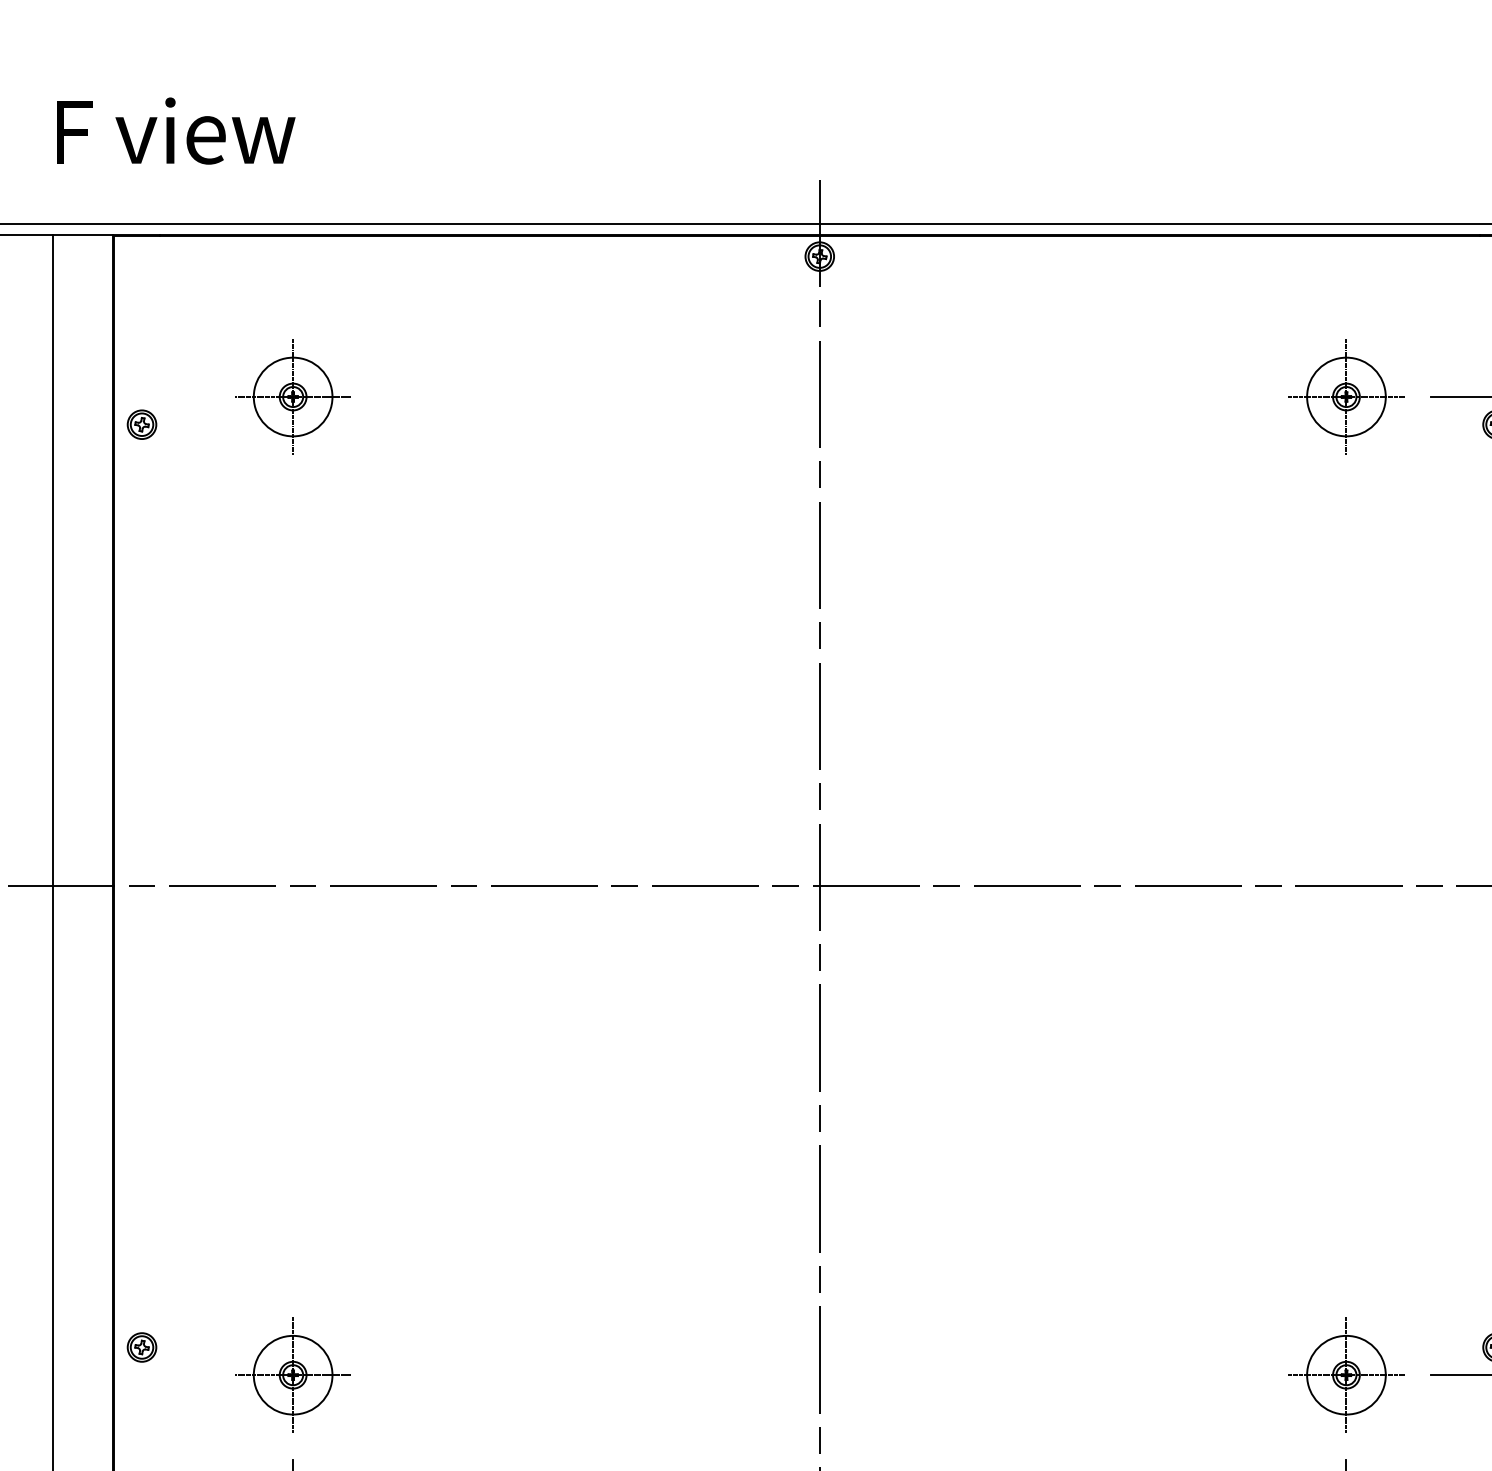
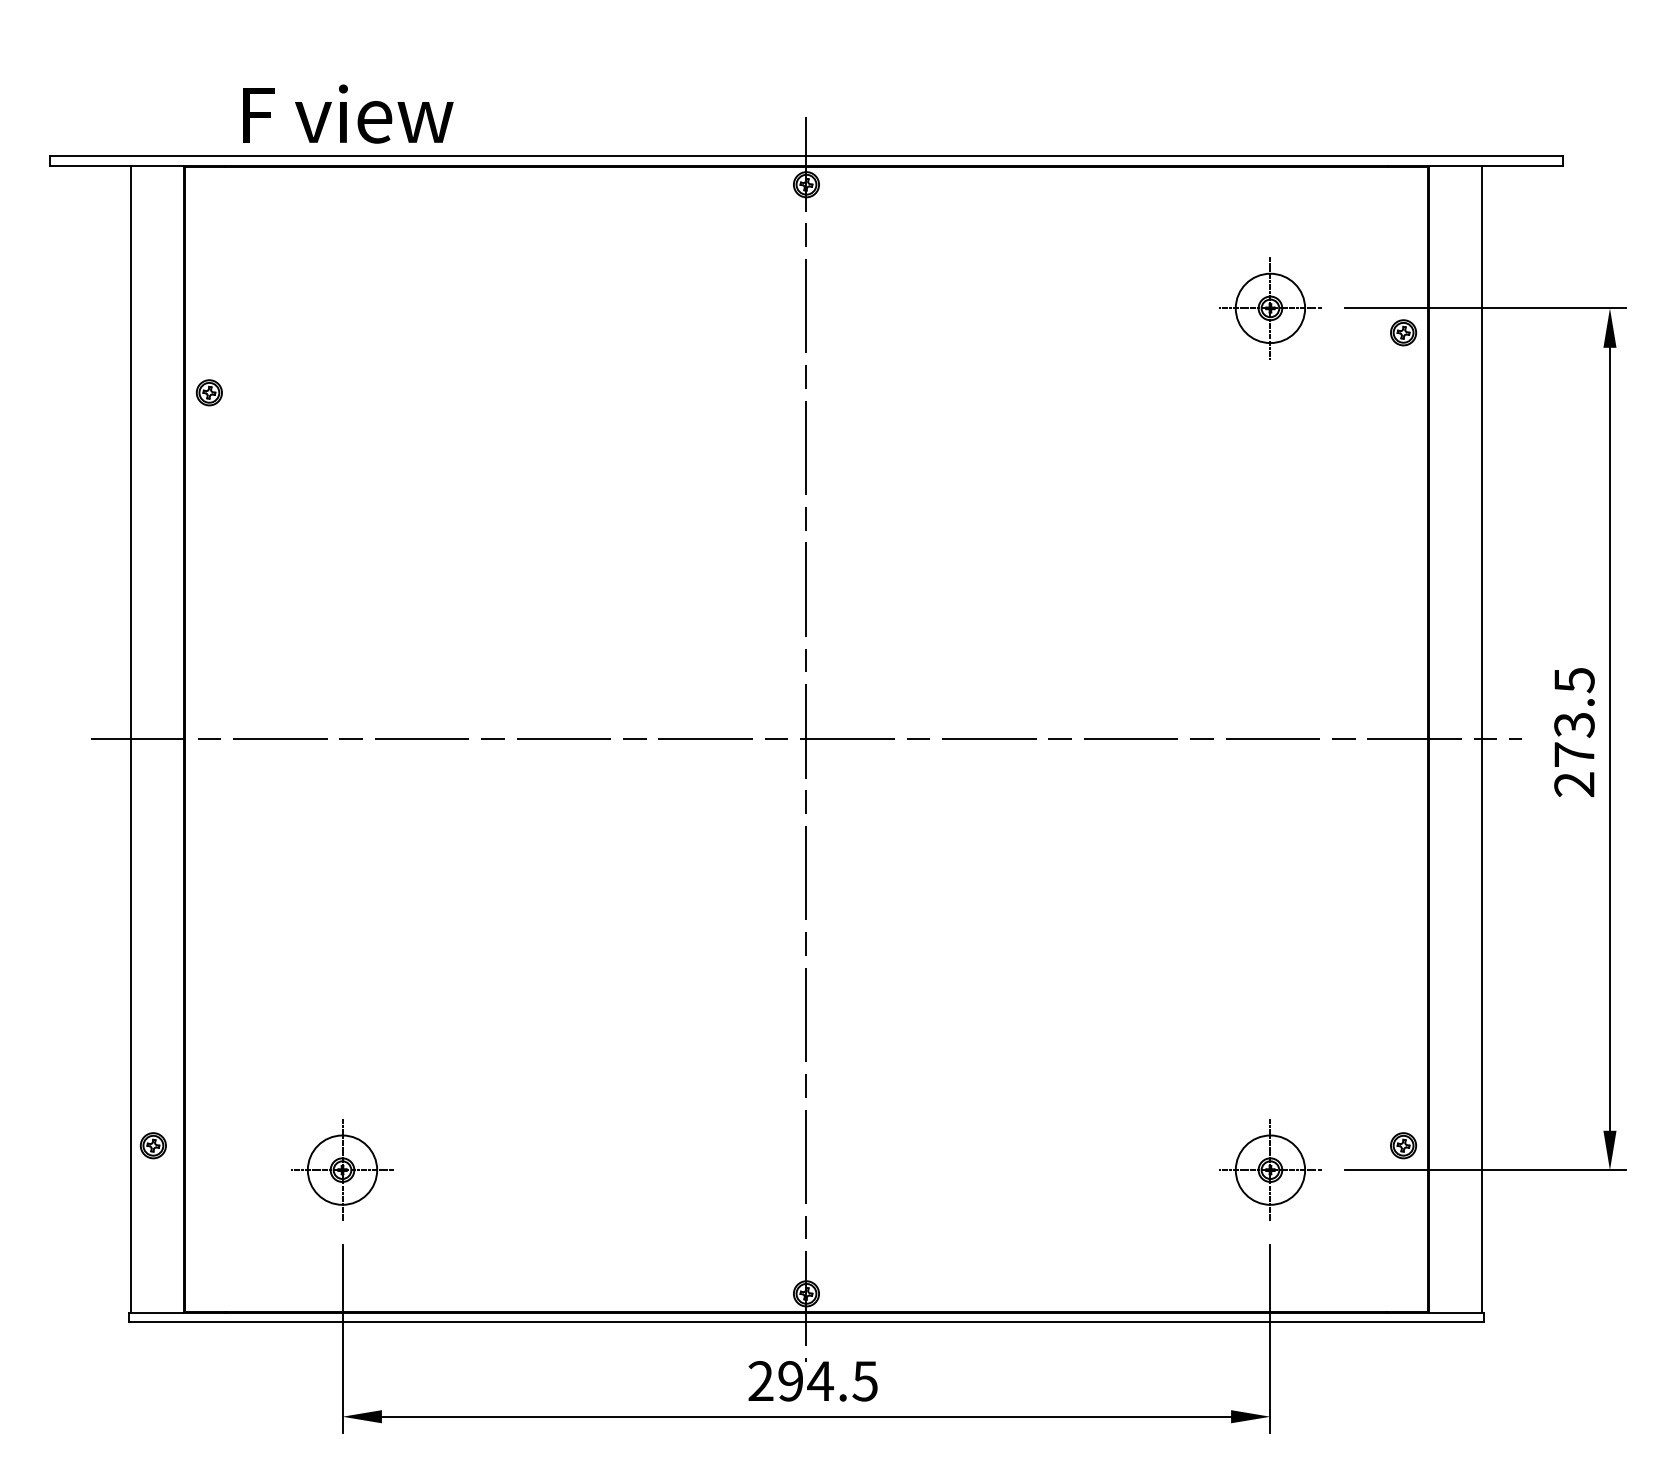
text: (176, 130) -> (348, 113), moved
part: (293, 397) -> (342, 308), removed
part: (141, 424) -> (208, 392), moved
part: (141, 1347) -> (152, 1145), moved

